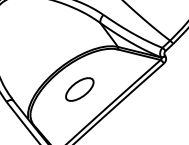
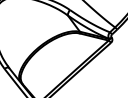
part: (78, 89) -> (53, 60), removed

